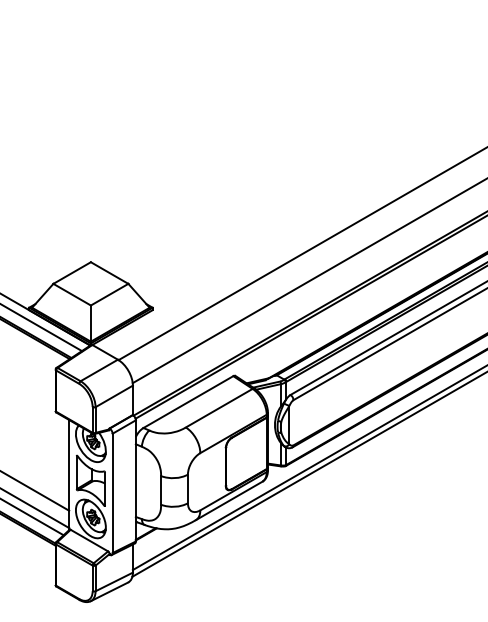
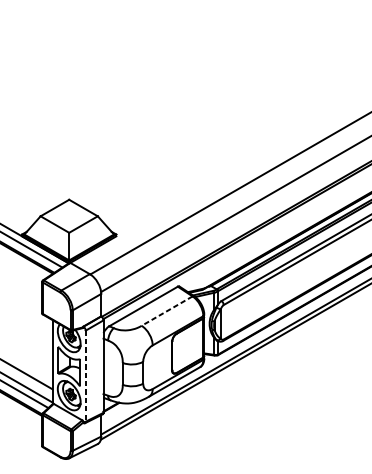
line: (219, 408) -> (167, 311), solid -> dashed
line: (112, 493) -> (85, 376), solid -> dashed

